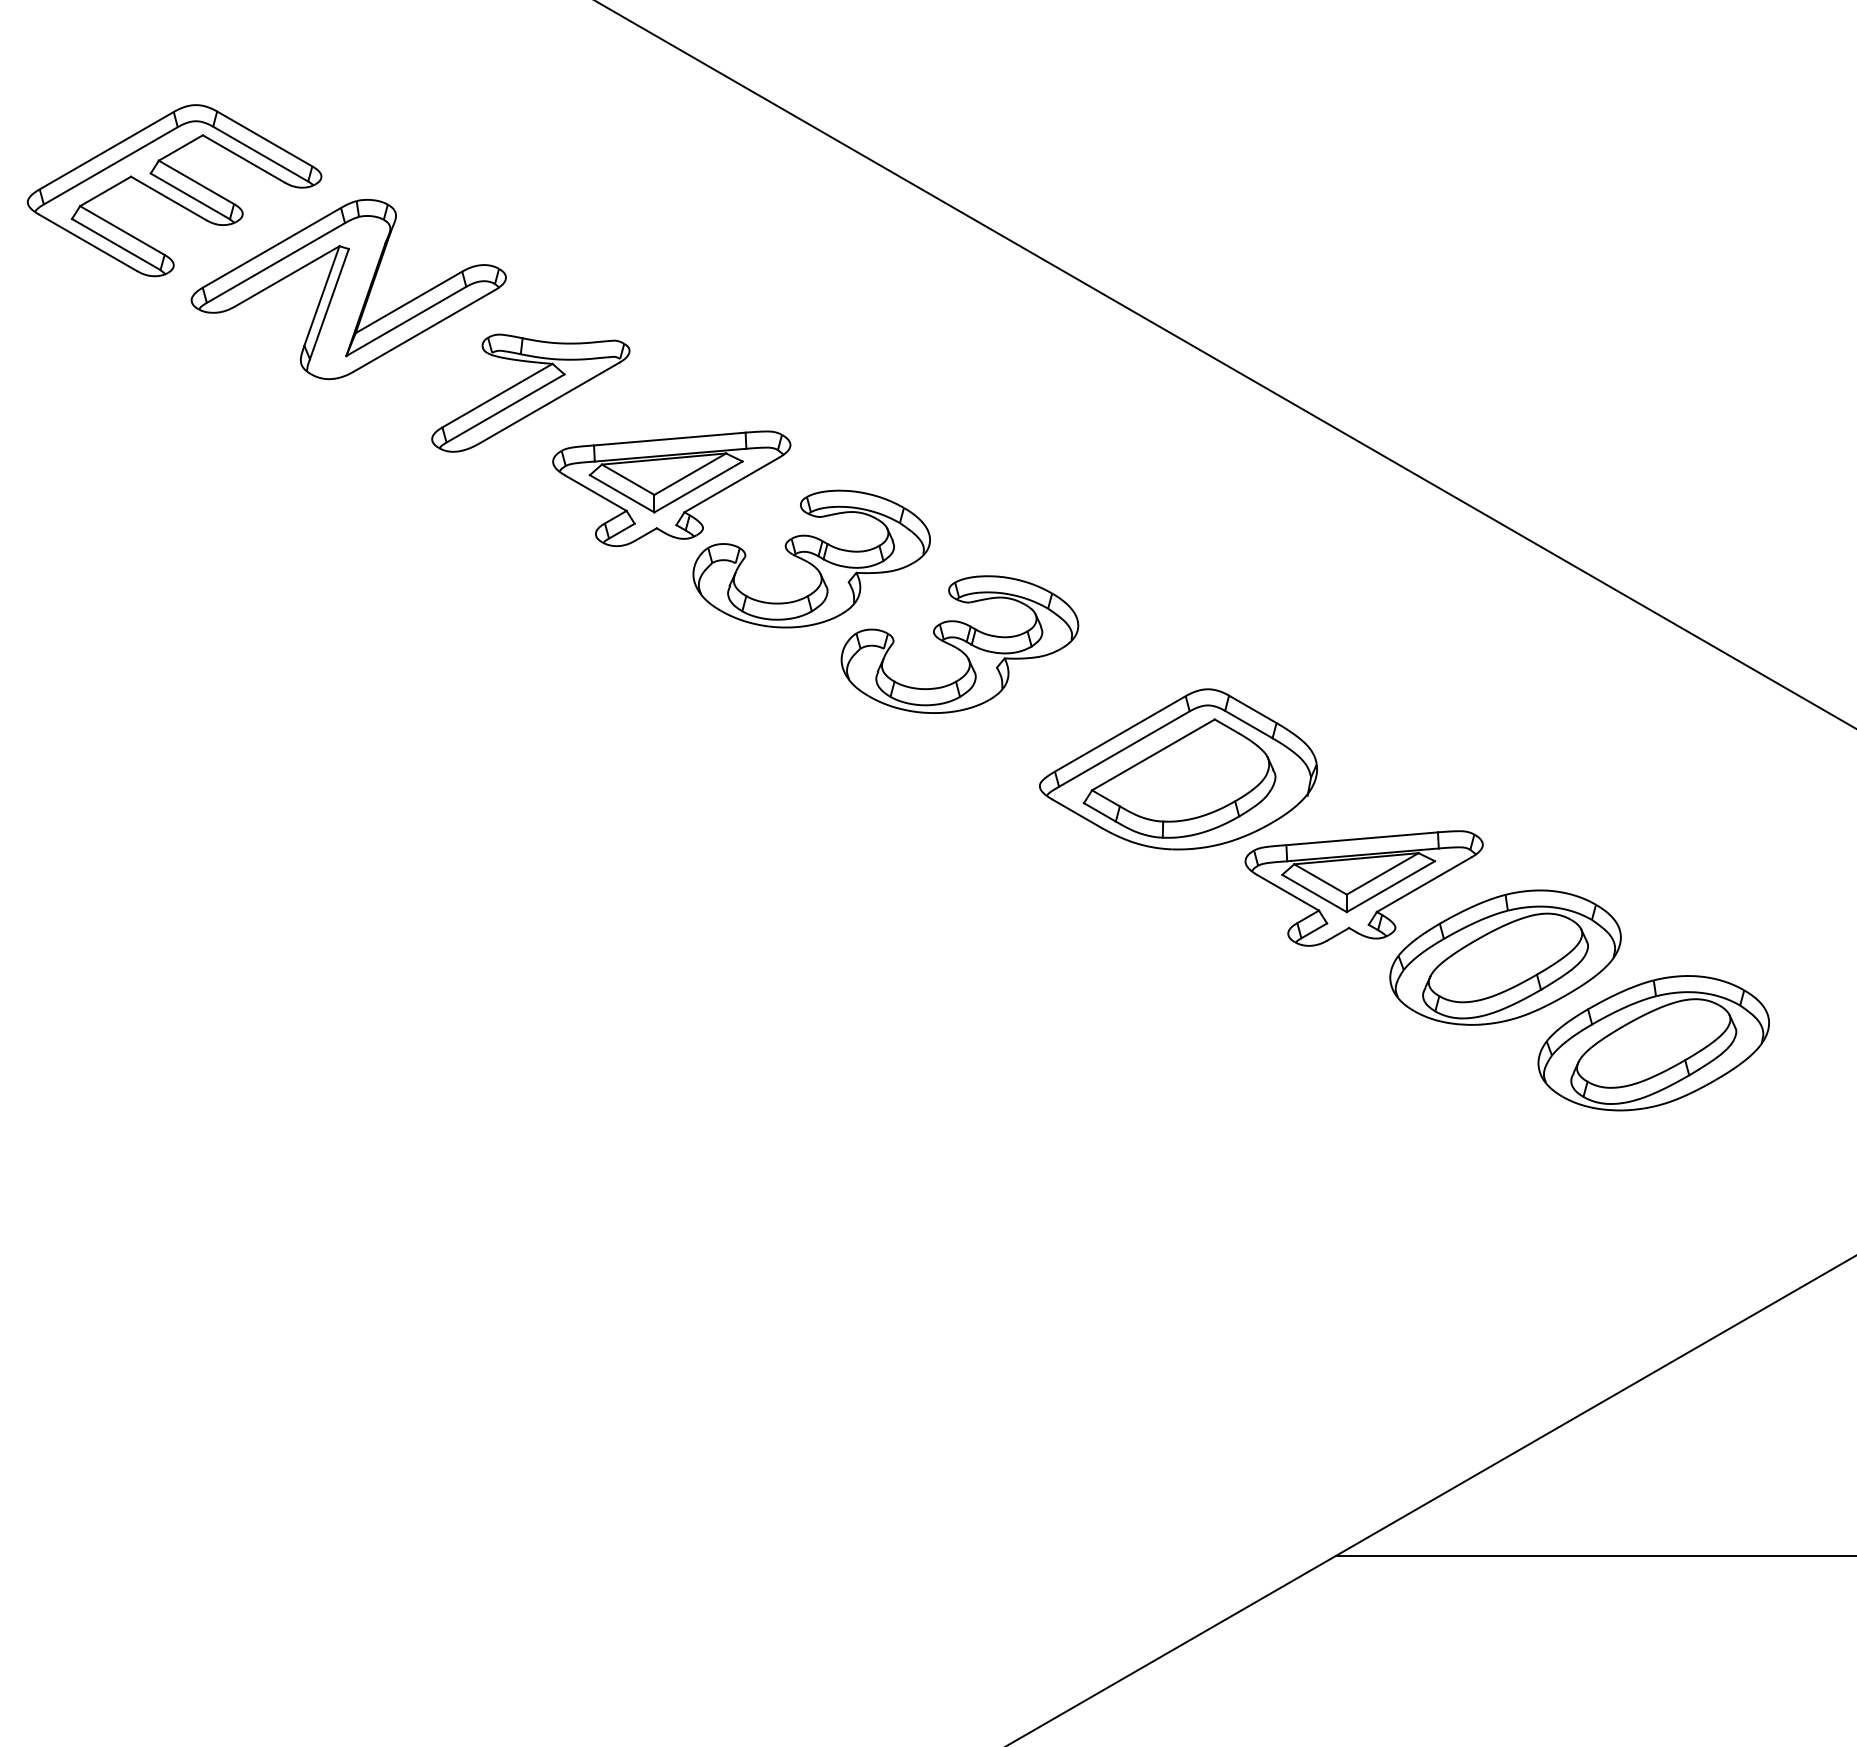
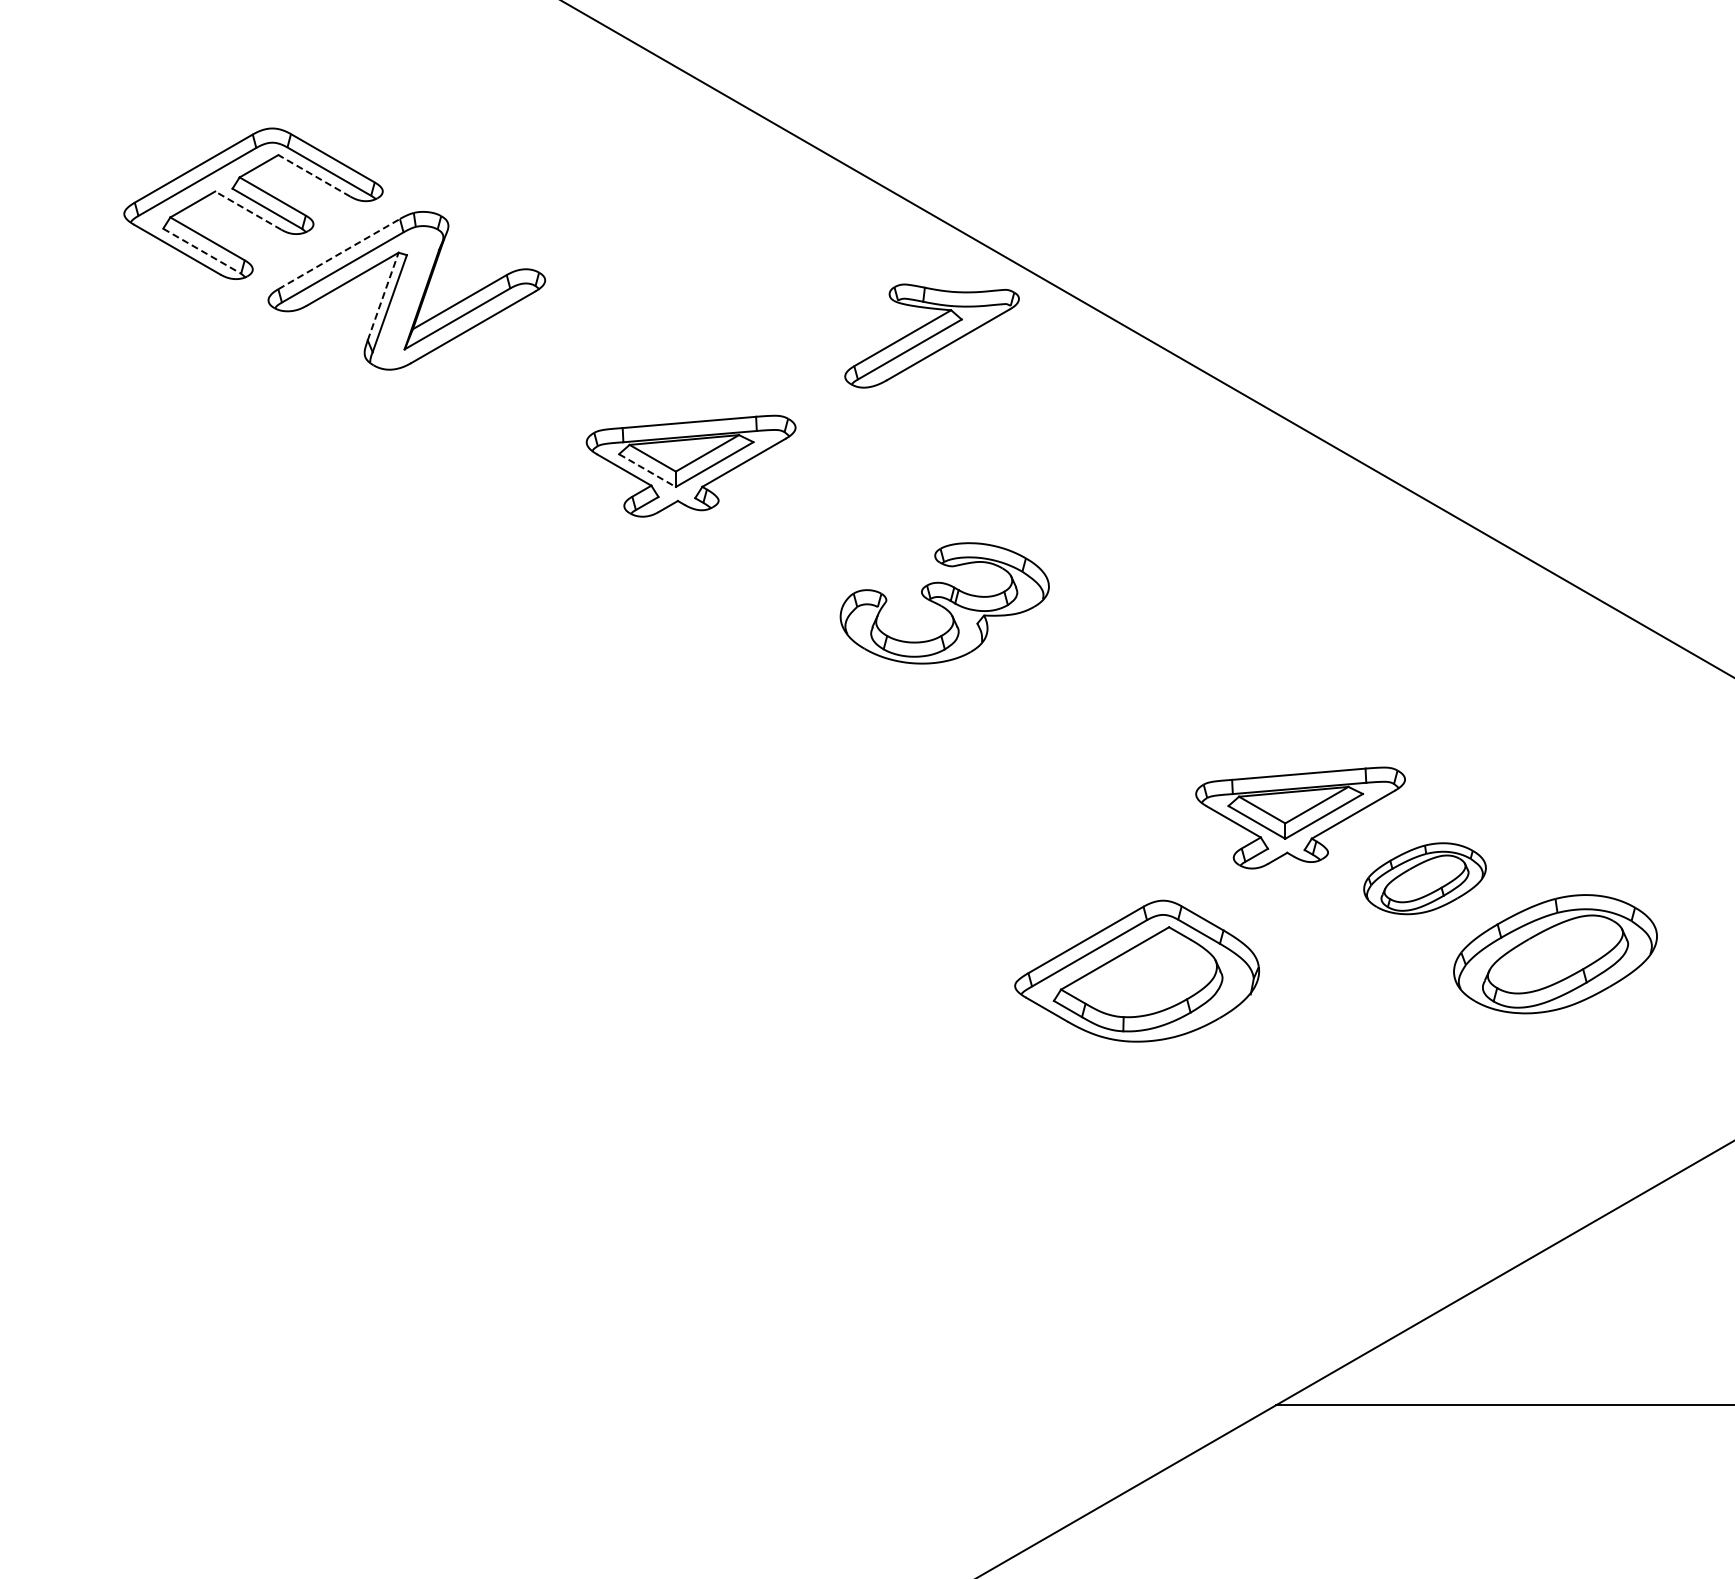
line: (243, 158) -> (314, 175), solid -> dashed
line: (167, 198) -> (247, 210), solid -> dashed
line: (116, 244) -> (202, 251), solid -> dashed
line: (272, 247) -> (339, 253), solid -> dashed
line: (322, 295) -> (383, 296), solid -> dashed
part: (530, 392) -> (931, 335), moved
line: (622, 493) -> (647, 470), solid -> dashed
part: (811, 559) -> (814, 528), removed
part: (1177, 768) -> (1136, 970), moved
part: (1504, 957) -> (1424, 878), size x0.6

